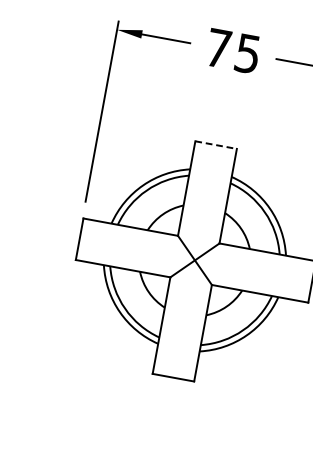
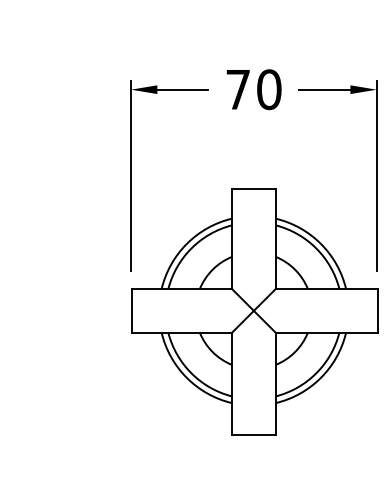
text: (248, 53) -> (269, 89), 75 -> 70
line: (215, 145) -> (253, 189), dashed -> solid

